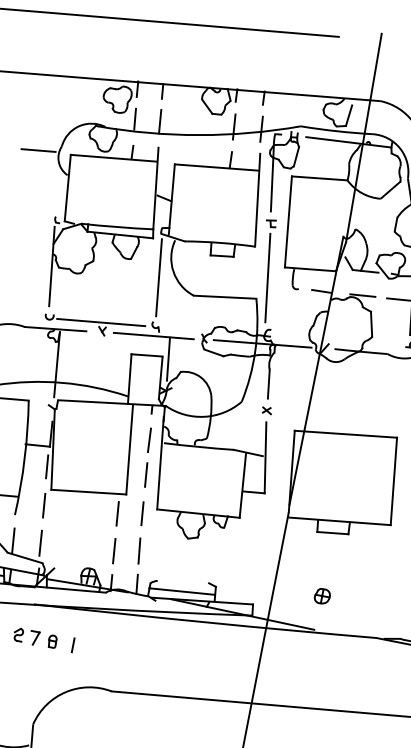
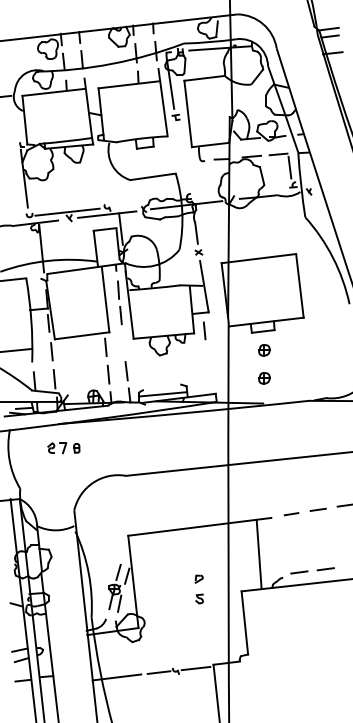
line: (158, 276) -> (102, 171), removed
line: (266, 278) -> (180, 157), removed
line: (142, 513) -> (204, 330), moved
part: (329, 558) -> (264, 350), added
line: (72, 644) -> (91, 447), removed

